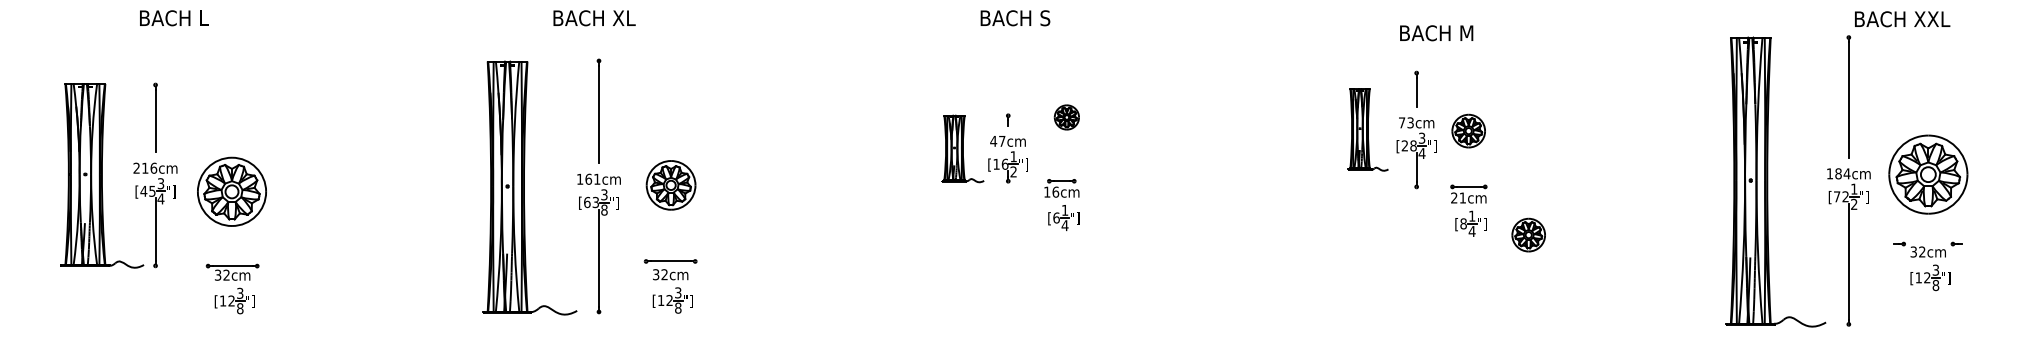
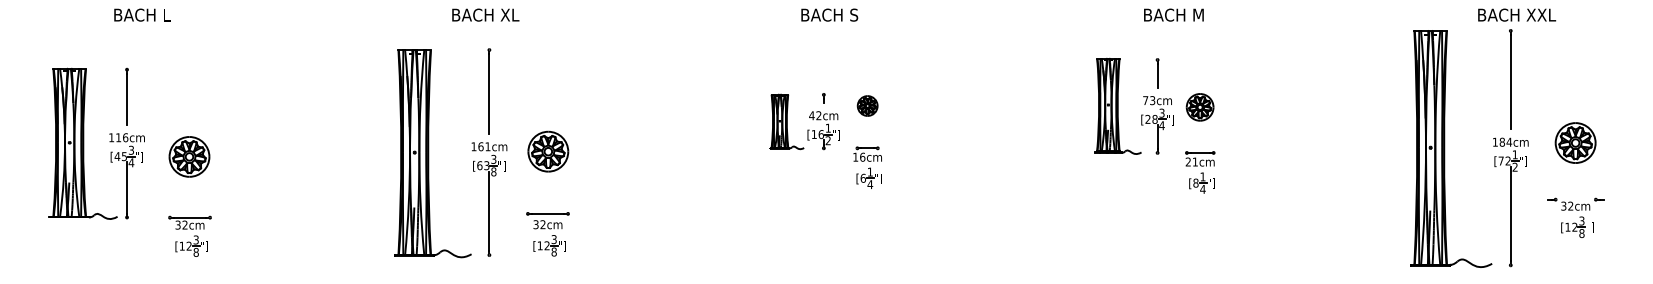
text: (1902, 19) -> (1517, 15), moved
text: (1436, 33) -> (1173, 15), moved
part: (1066, 117) -> (867, 106), moved
part: (1368, 129) -> (1118, 106), size x1.43
text: (1002, 140) -> (819, 115), 47cm -> 42cm
text: (136, 167) -> (111, 137), 216cm -> 116cm
part: (1927, 174) -> (1575, 142), size x0.62
part: (231, 191) -> (189, 156), size x0.71
part: (1528, 234) -> (1248, 191), removed

